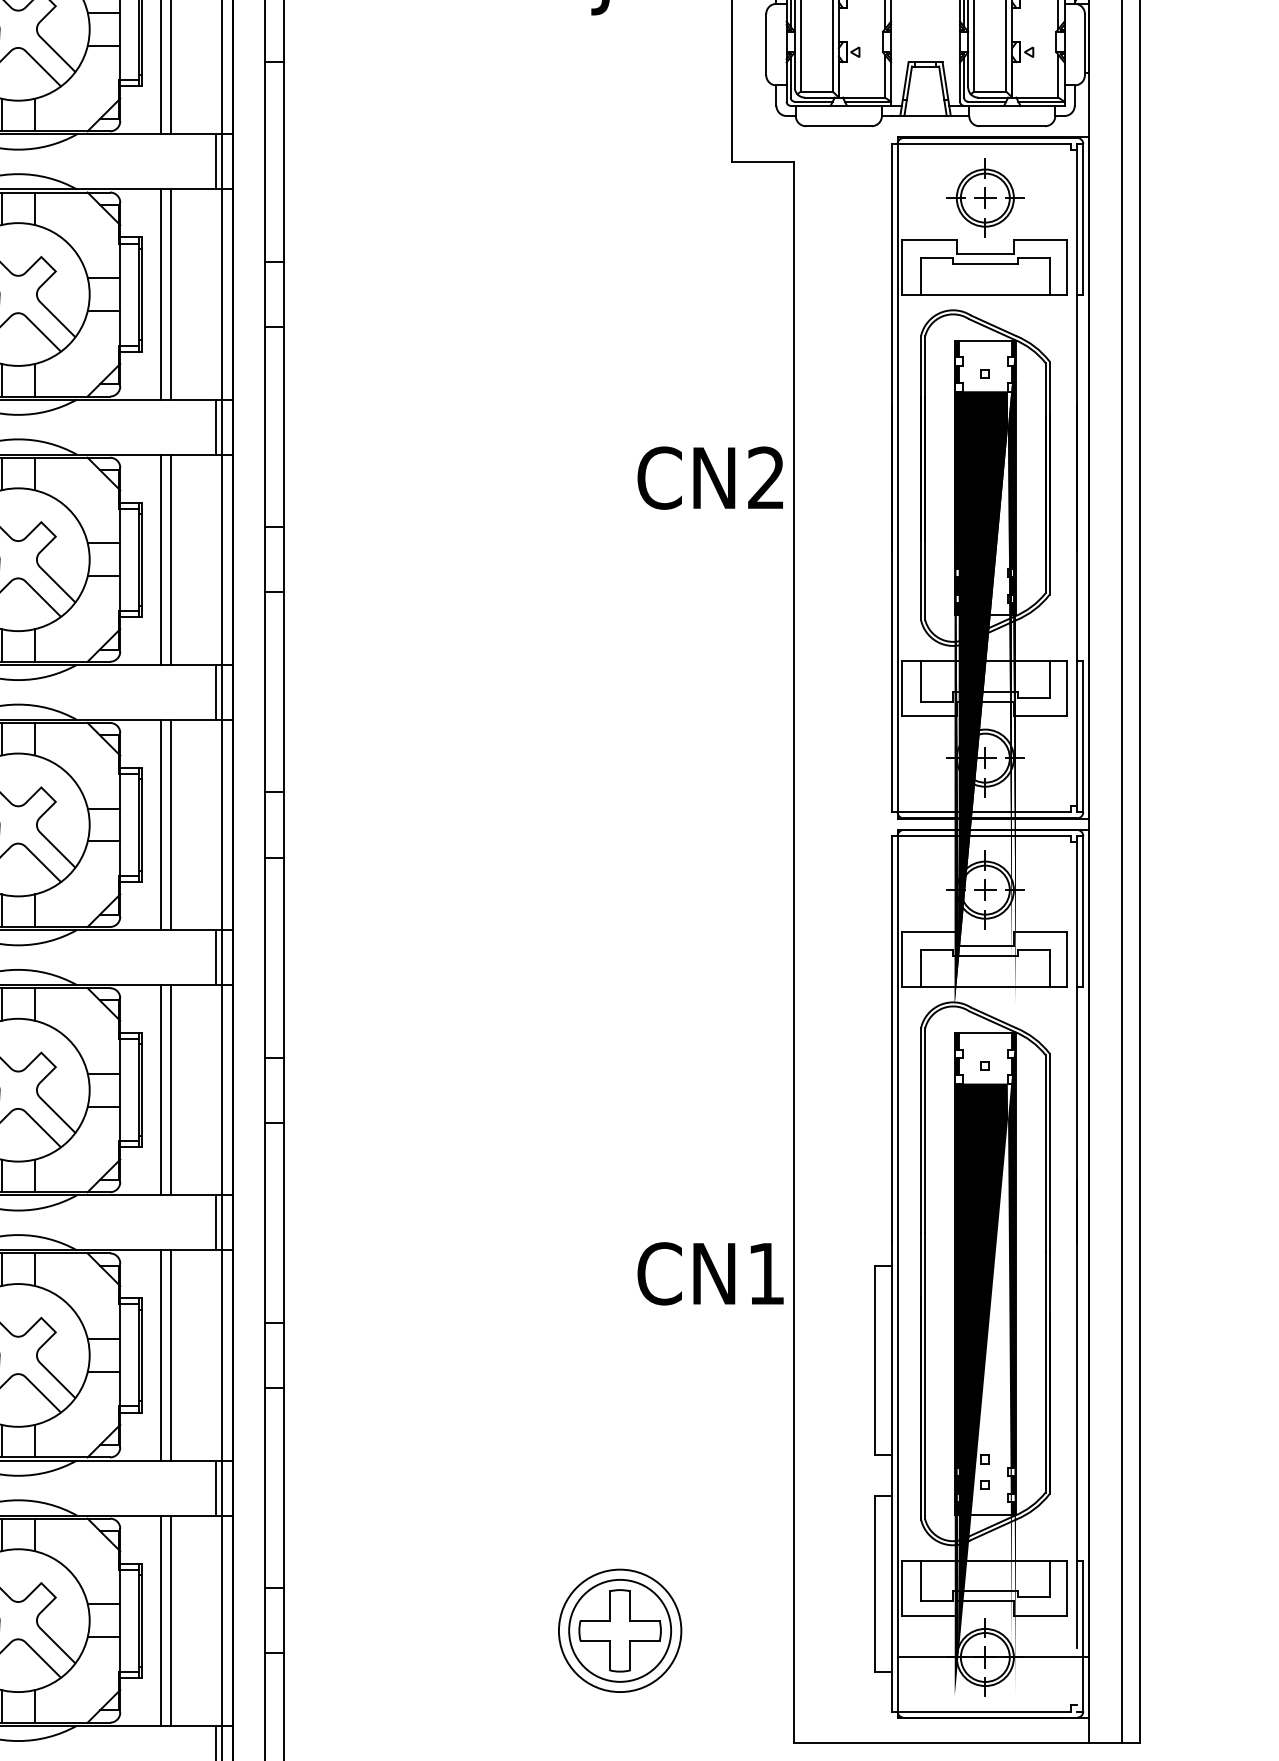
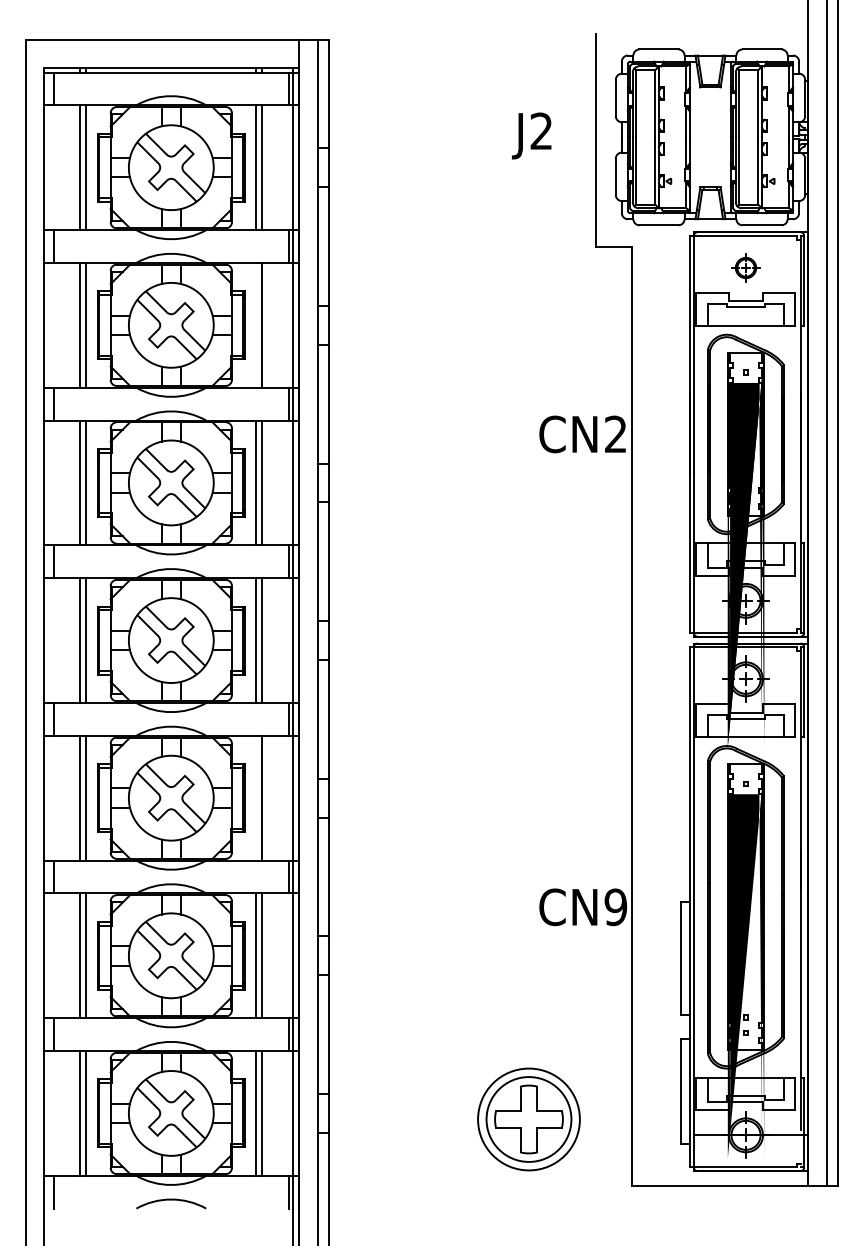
part: (984, 197) -> (745, 267), size x0.6
line: (161, 293) -> (256, 324), removed
line: (161, 1089) -> (256, 797), removed
text: (765, 1274) -> (615, 907), CN1 -> CN9
part: (619, 1630) -> (528, 1119), size x1.4

